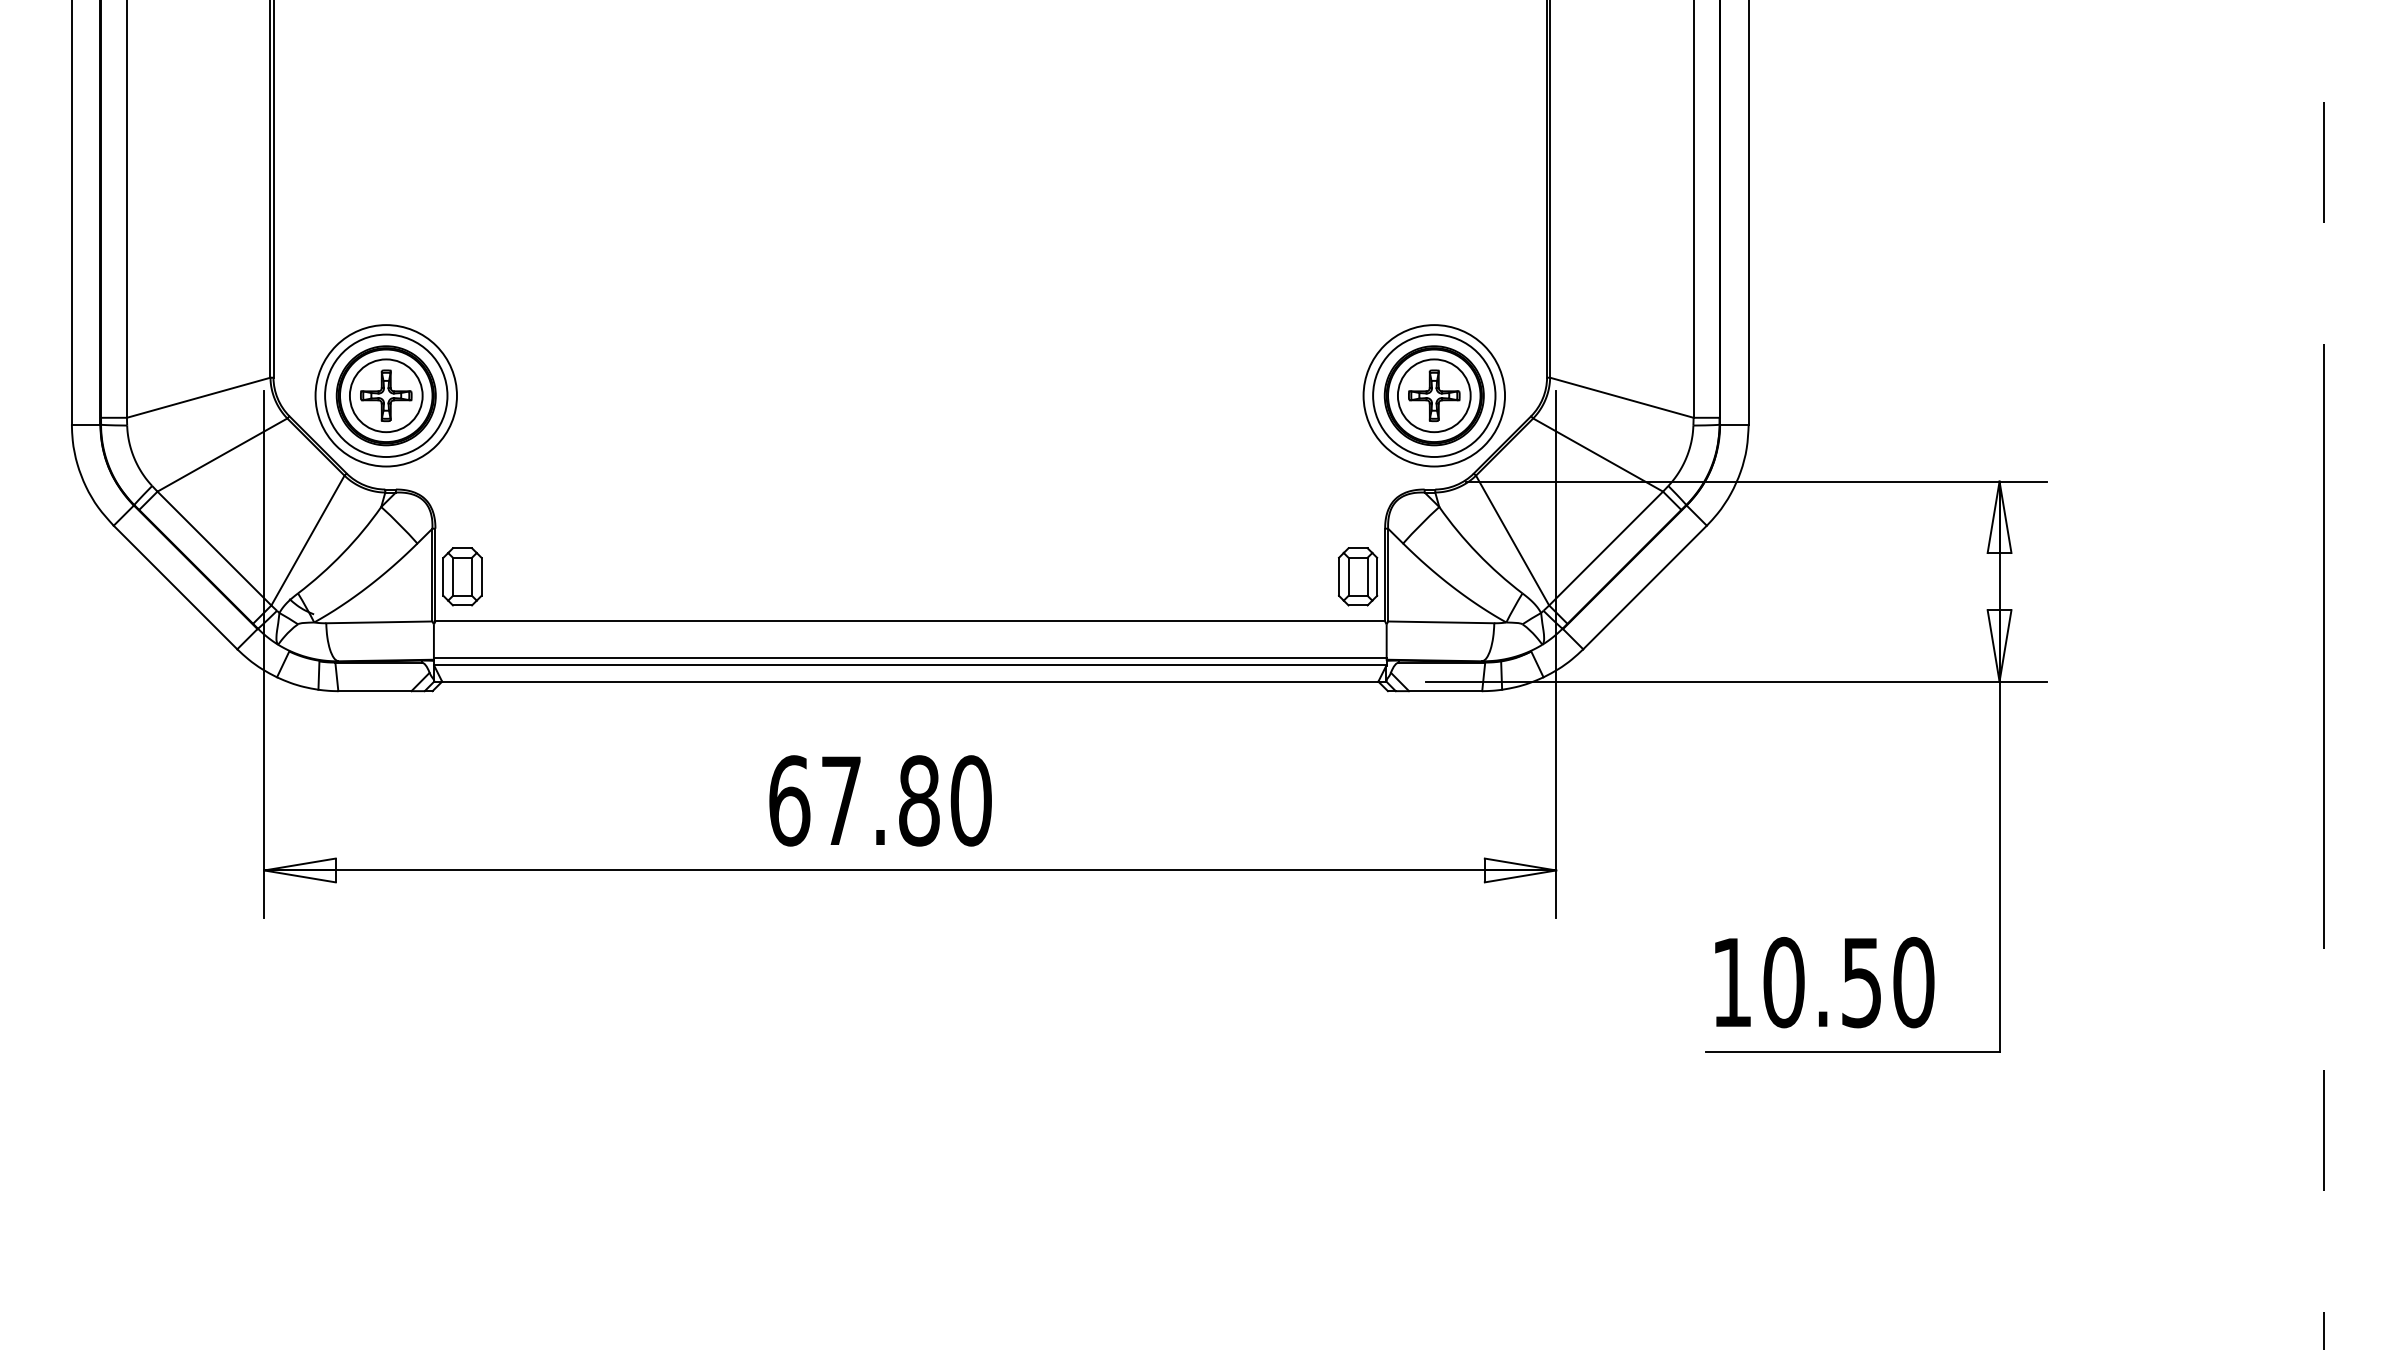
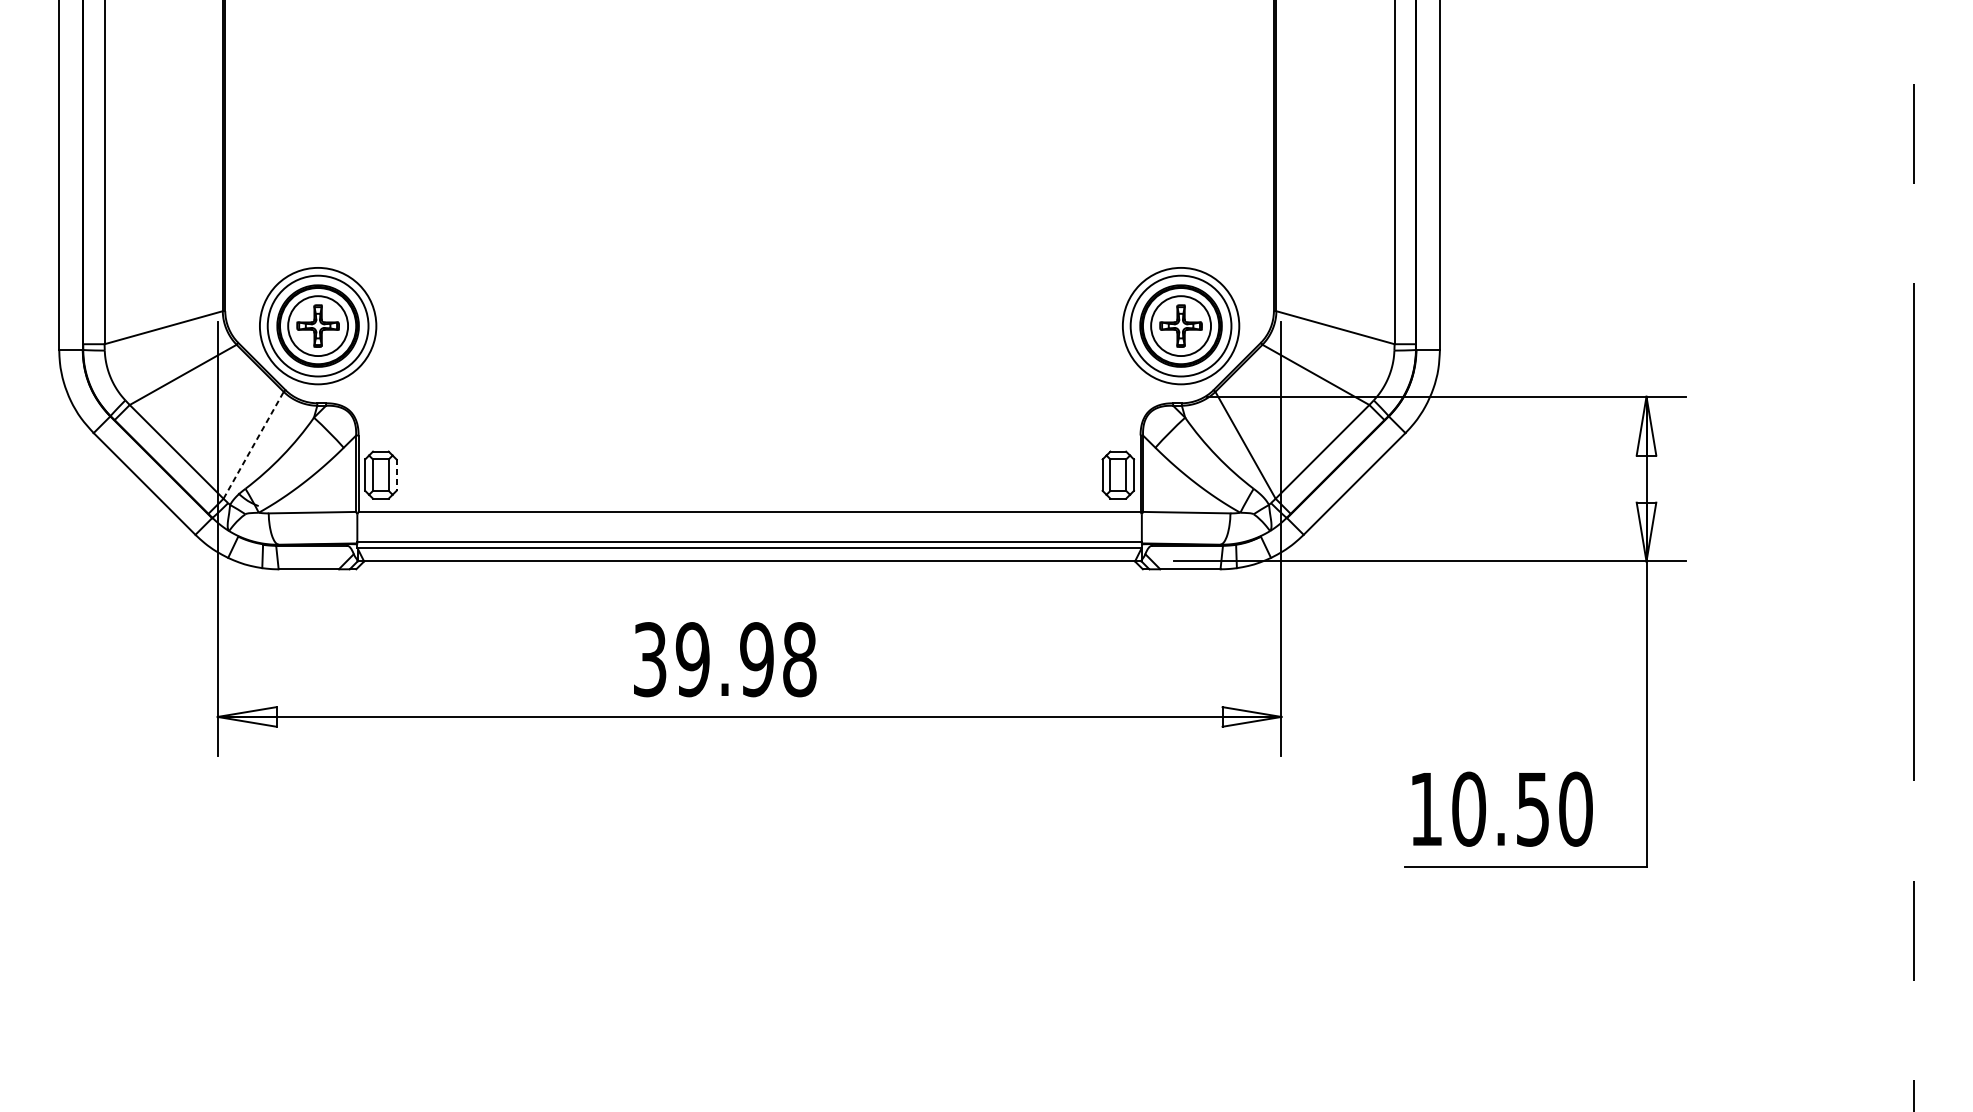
line: (307, 540) -> (253, 445), solid -> dashed
line: (481, 577) -> (396, 475), solid -> dashed
text: (880, 800) -> (725, 659), 67.80 -> 39.98

